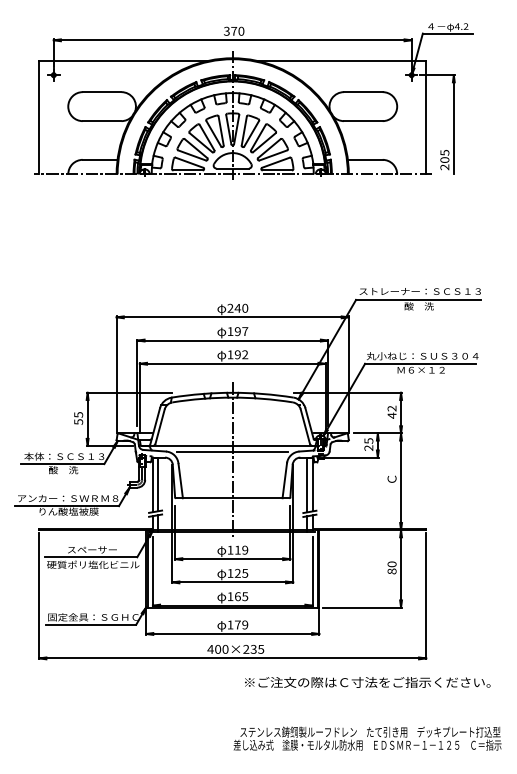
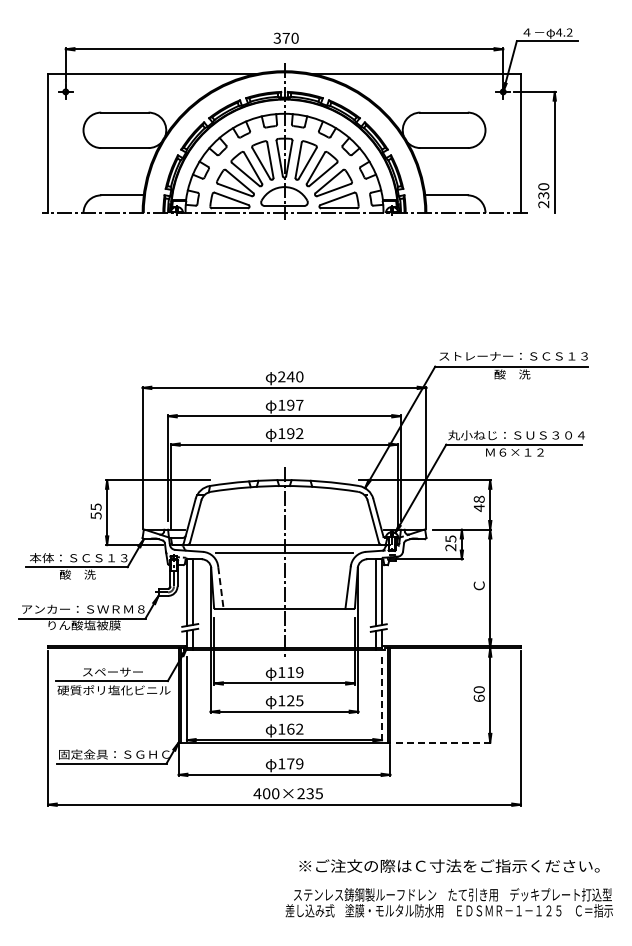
text: (444, 156) -> (543, 191), 205 -> 230
text: (391, 407) -> (478, 498), 42 -> 48
line: (181, 481) -> (221, 588), solid -> dashed
text: (391, 570) -> (478, 697), 80 -> 60
line: (312, 572) -> (382, 699), solid -> dashed
text: (244, 596) -> (299, 728), 165 -> 162
line: (362, 607) -> (443, 742), solid -> dashed
text: (367, 681) -> (449, 865), moved

